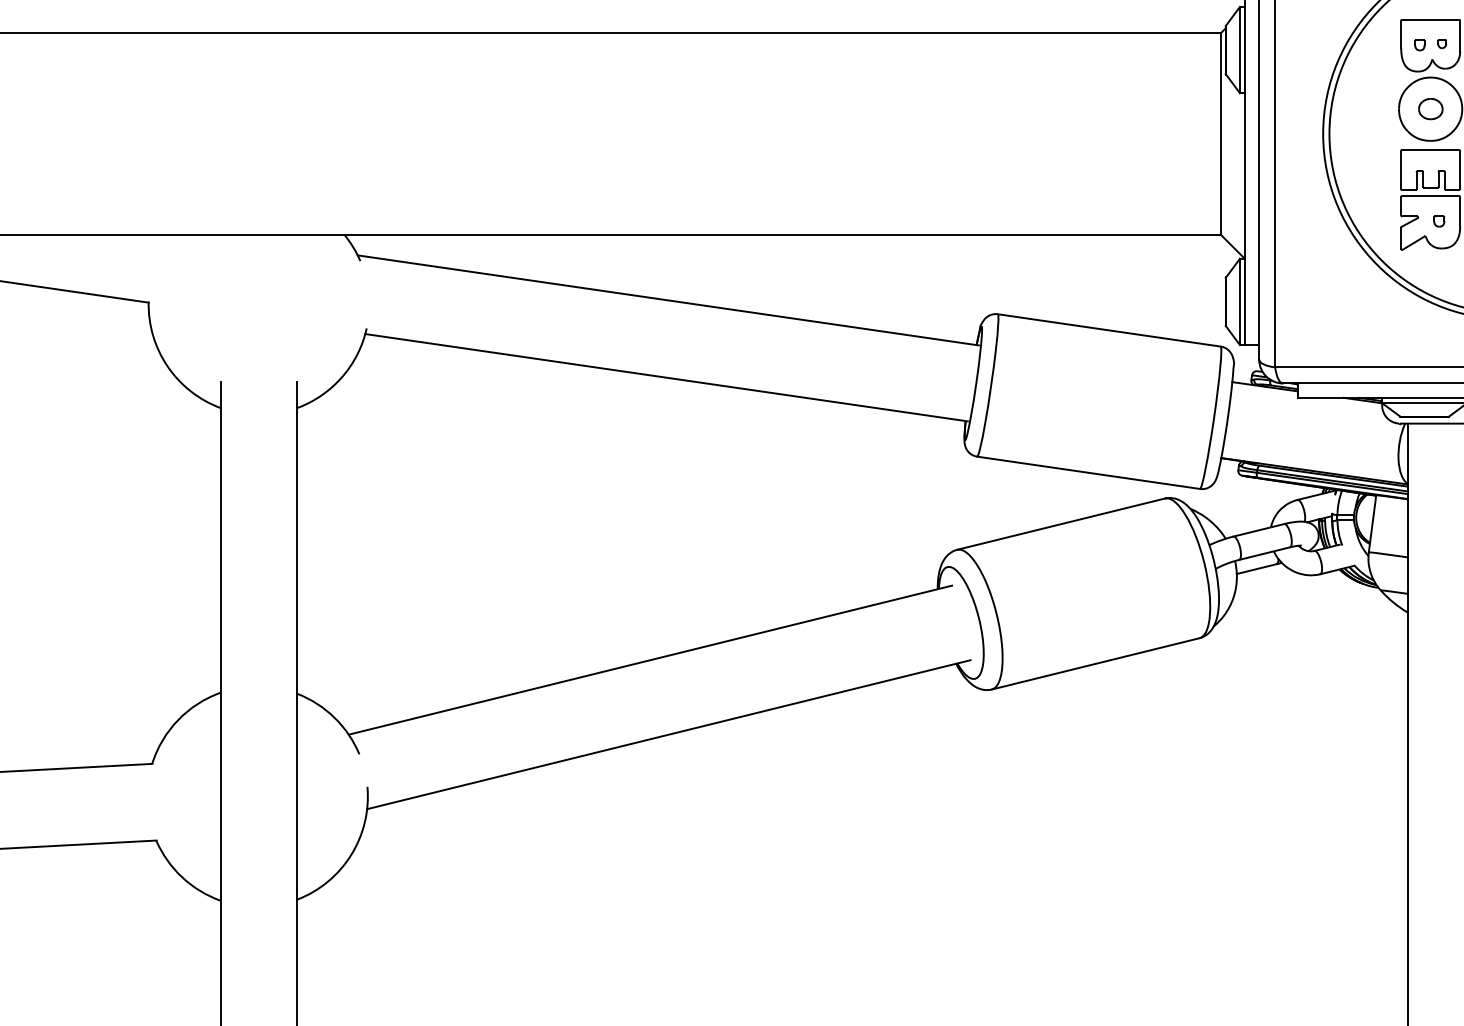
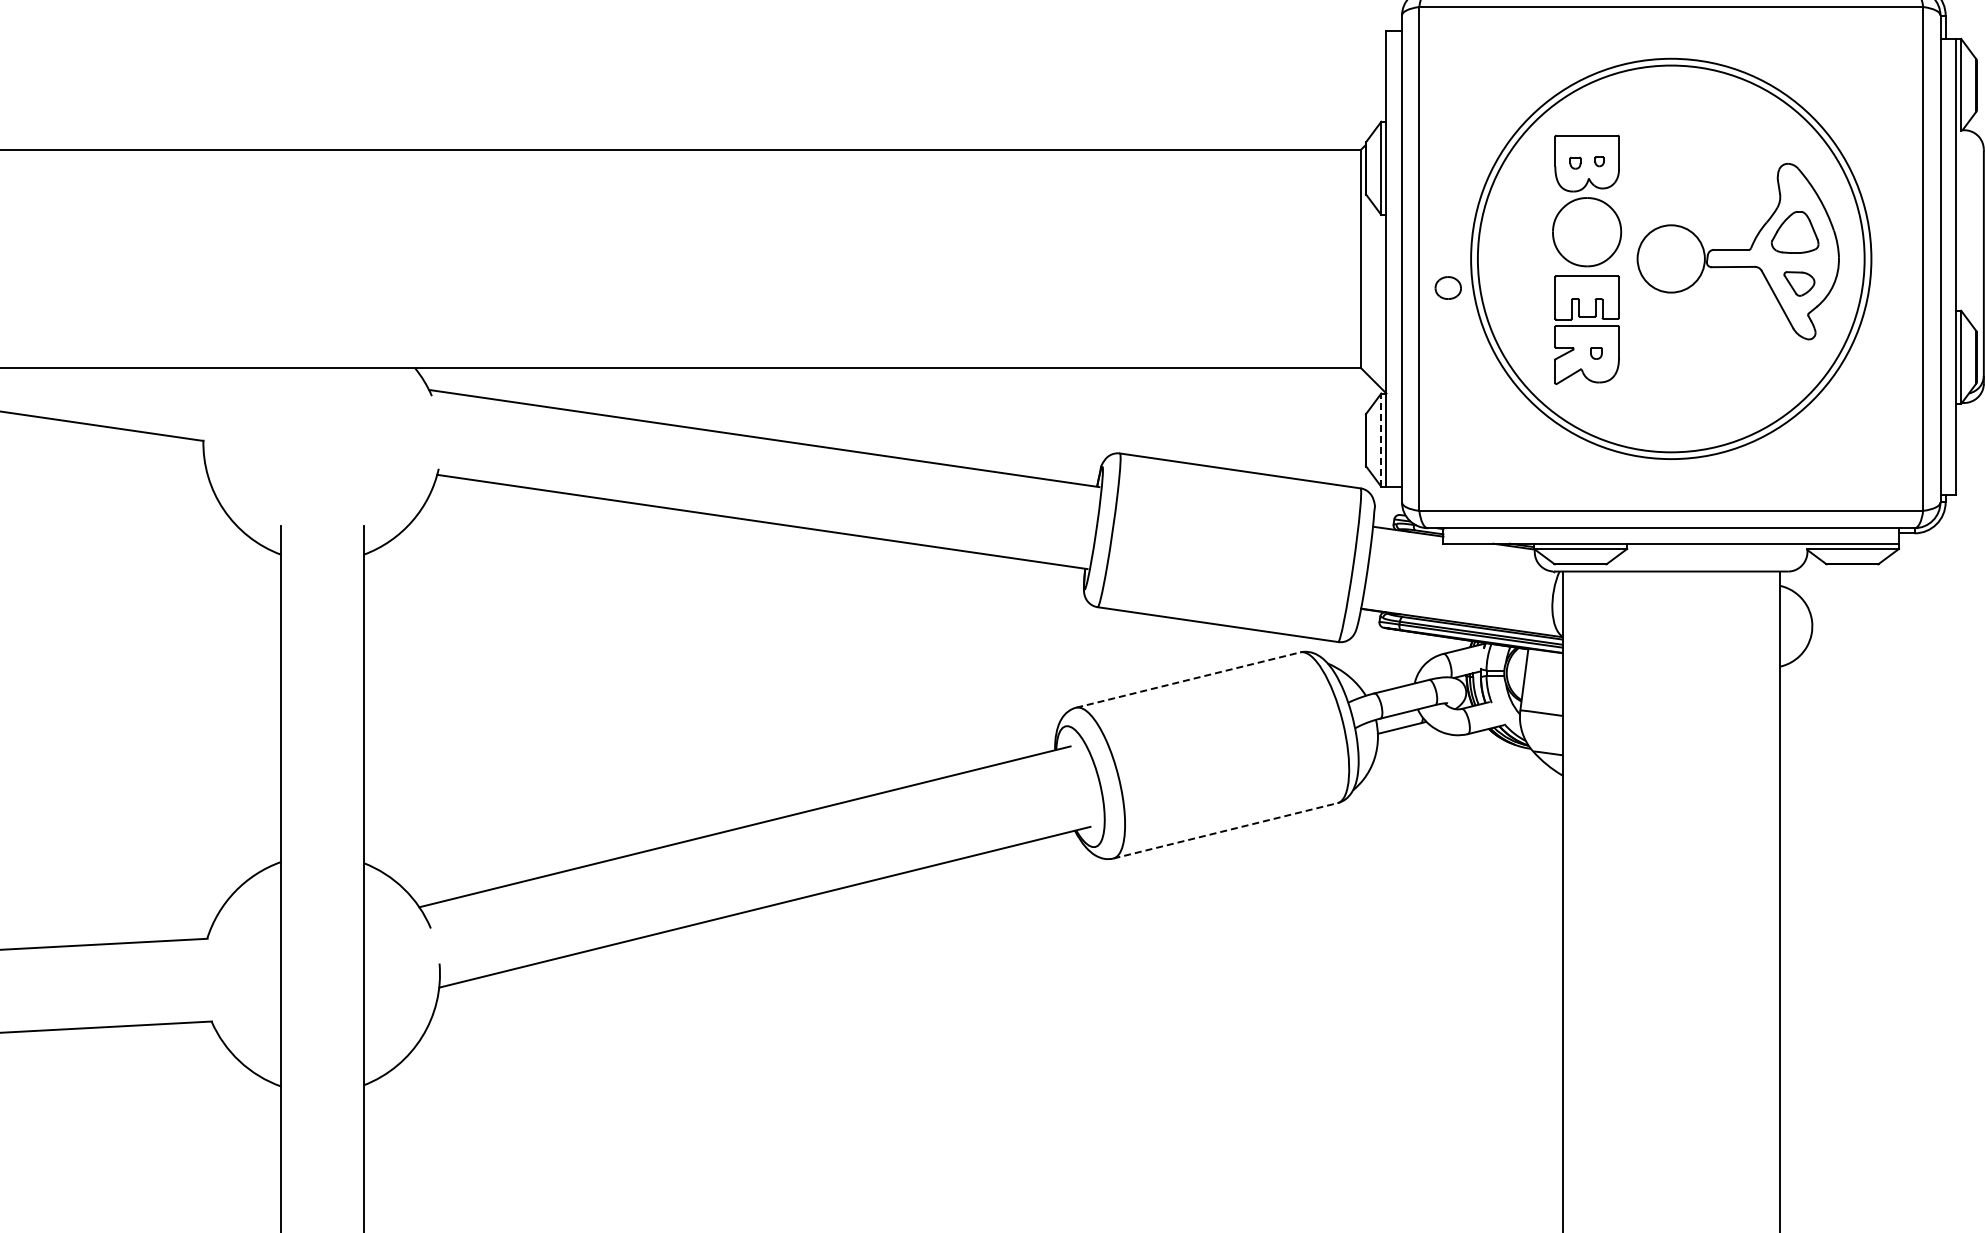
part: (1430, 108) -> (1447, 287), moved
line: (1240, 302) -> (1381, 440), solid -> dashed
line: (1061, 523) -> (1188, 679), solid -> dashed
line: (1096, 663) -> (1226, 830), solid -> dashed

